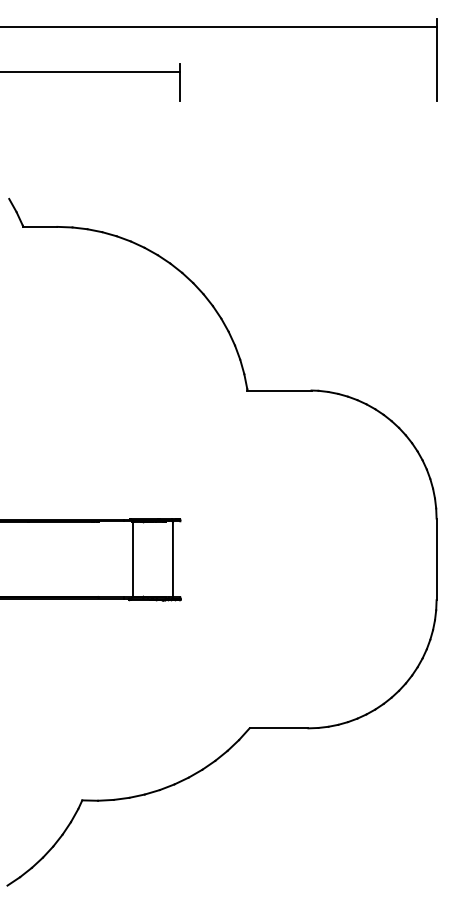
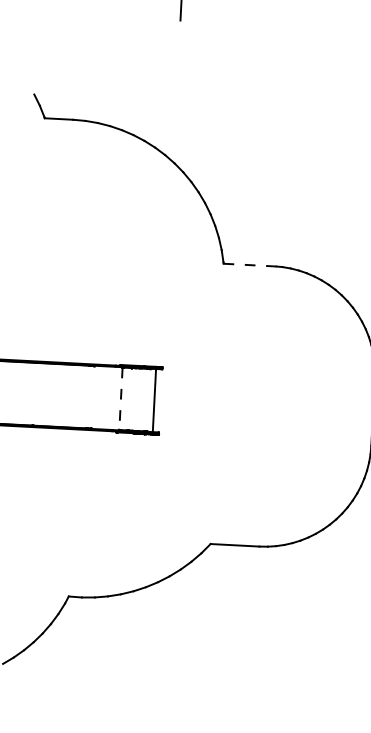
line: (279, 390) -> (250, 265), solid -> dashed
line: (132, 559) -> (120, 398), solid -> dashed

